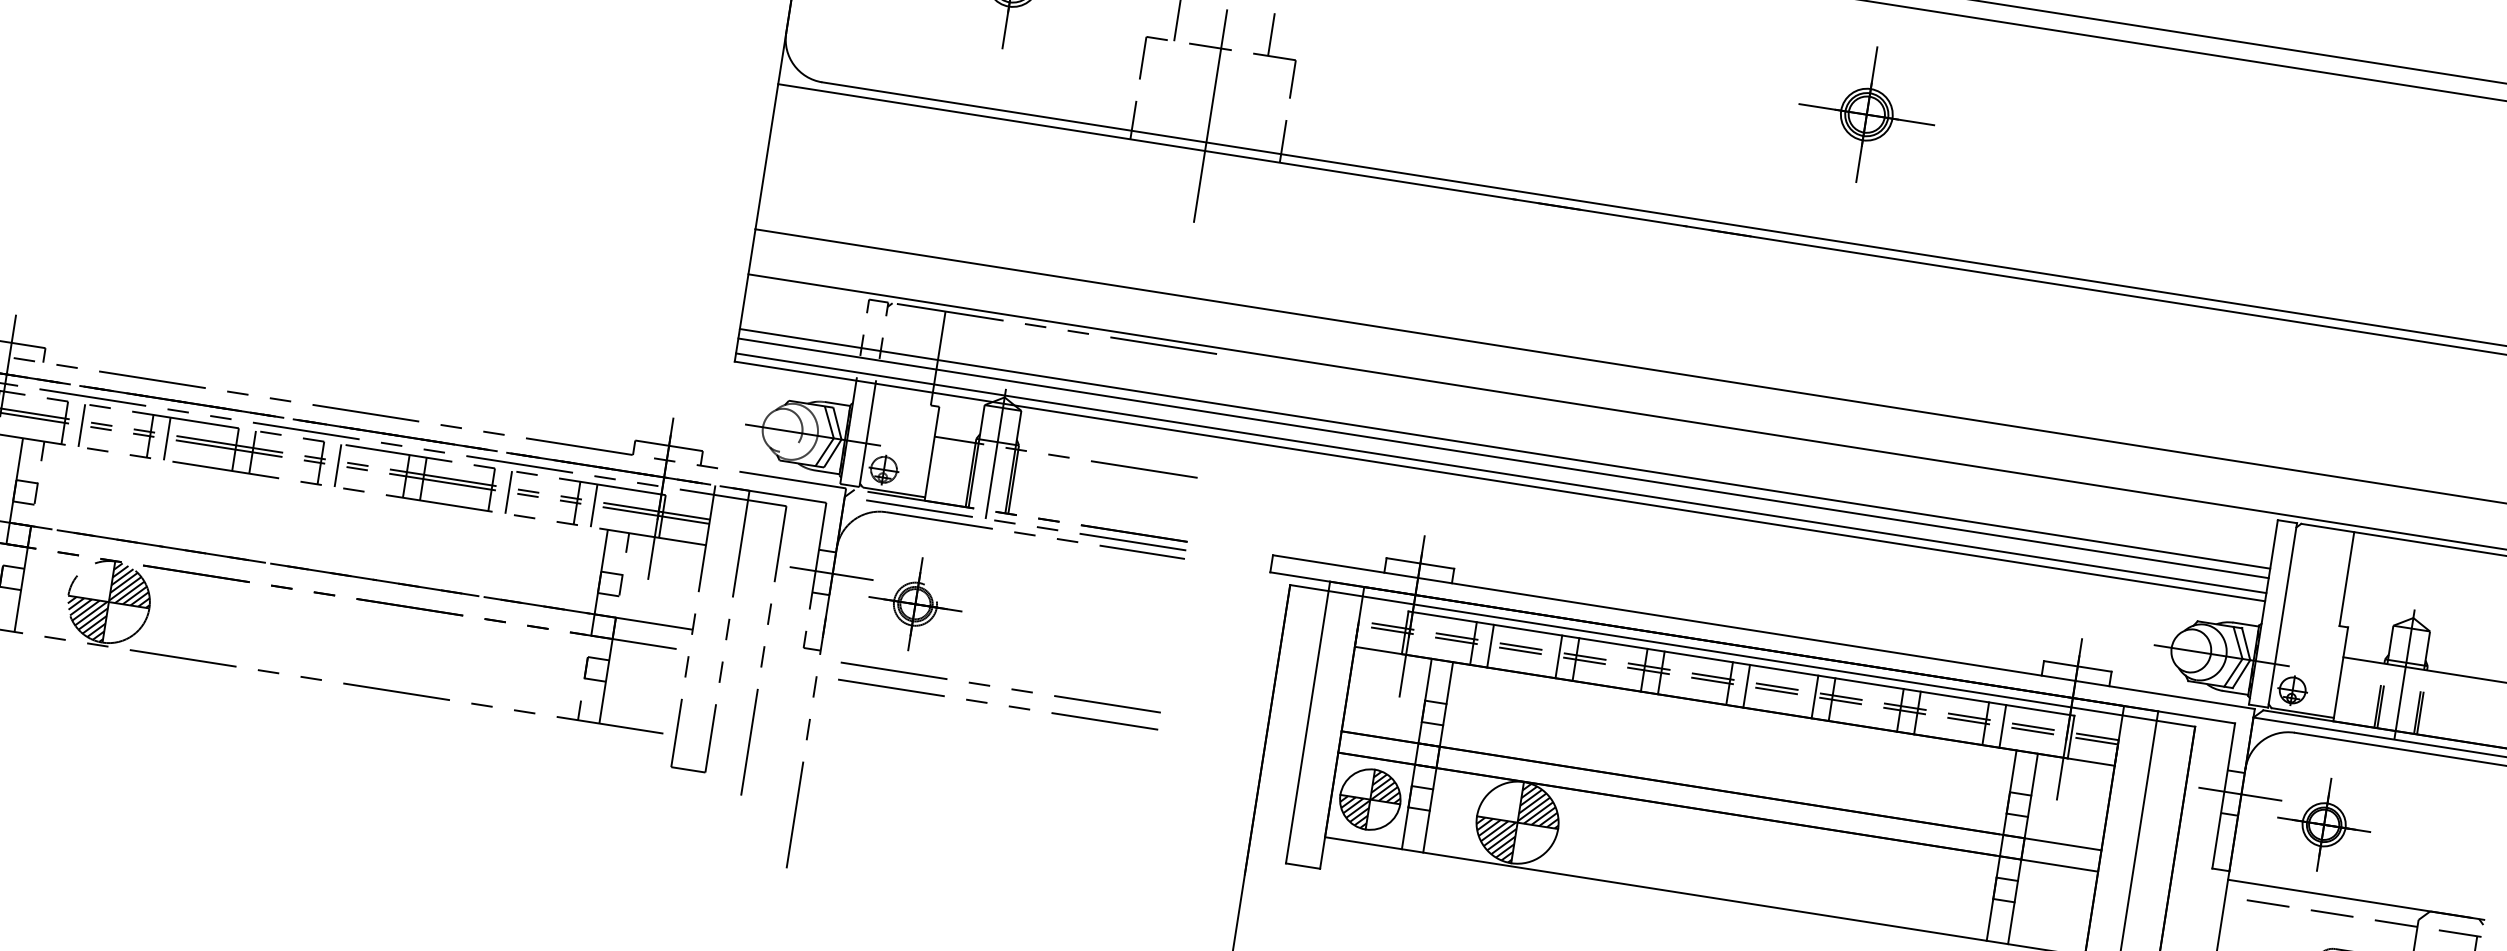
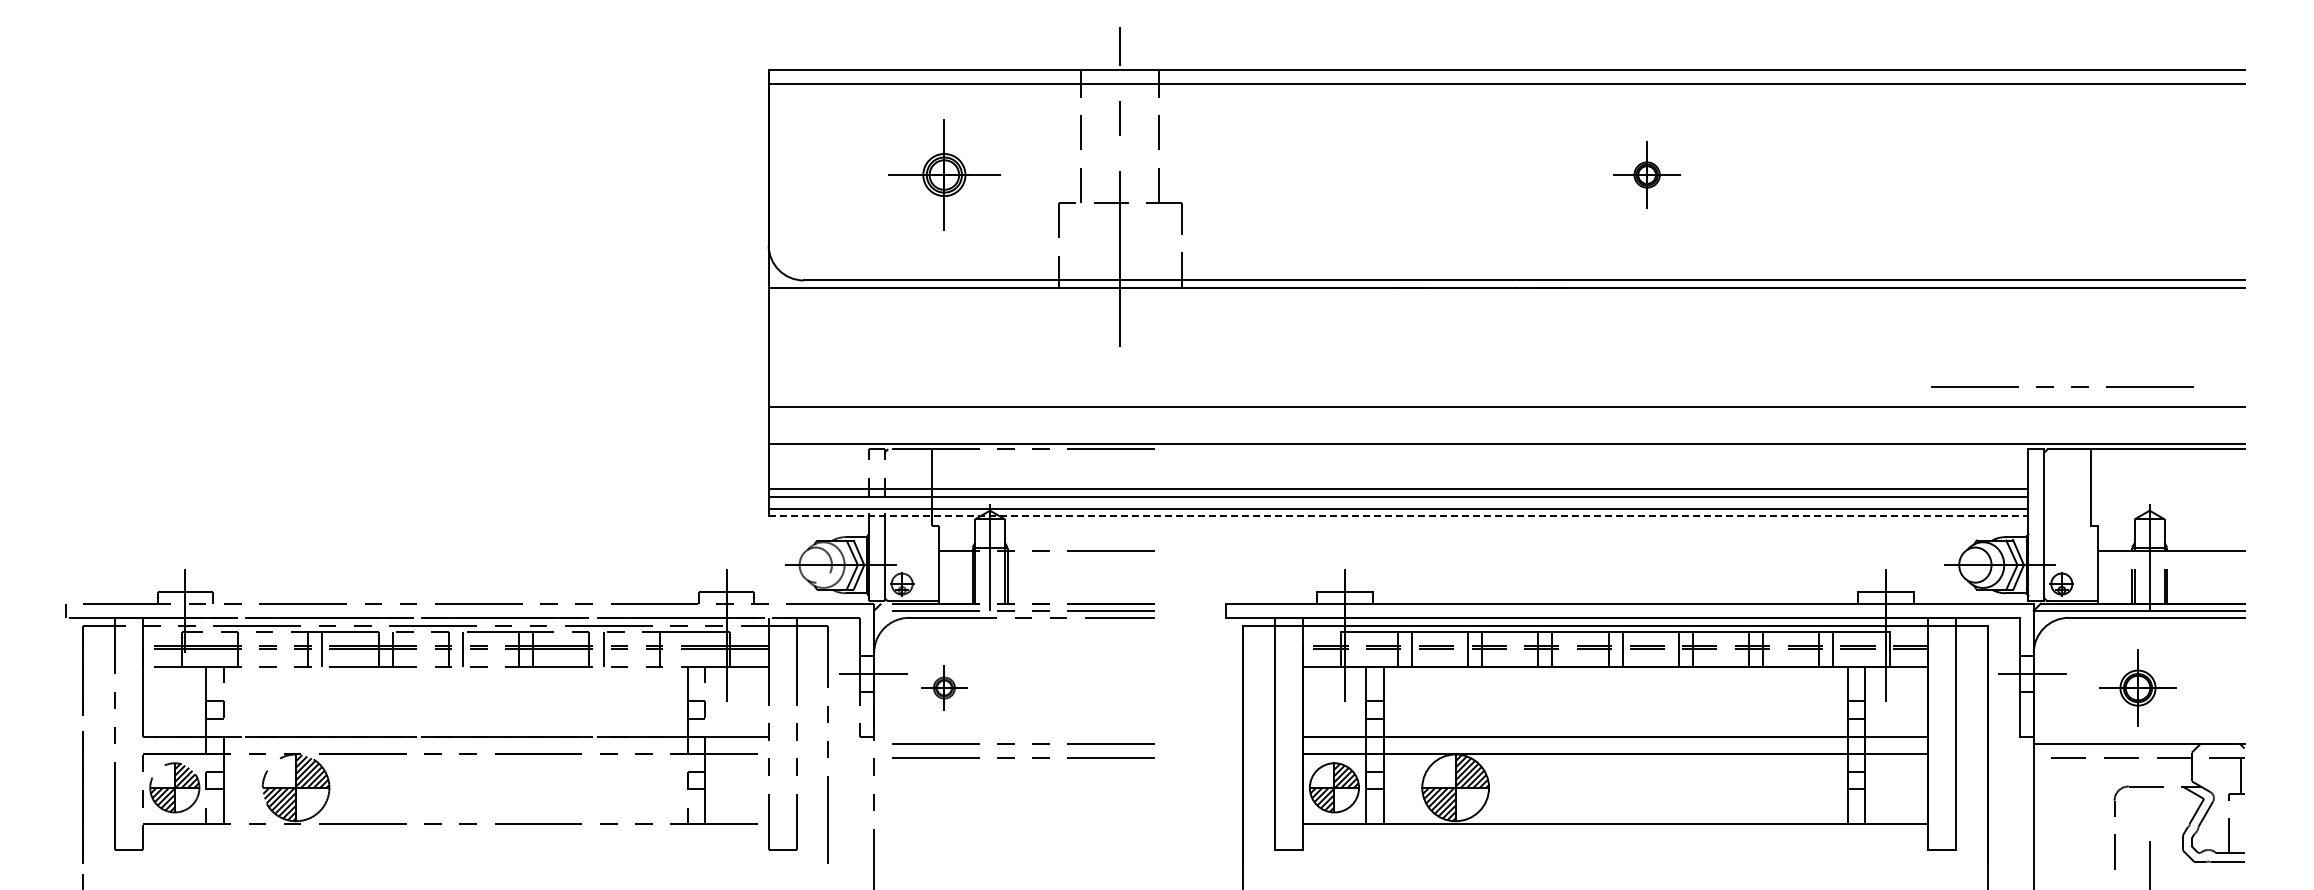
part: (1866, 113) -> (1646, 174), size x0.6
line: (82, 425) -> (252, 649), removed
line: (2320, 448) -> (2053, 386), added
line: (1499, 480) -> (1398, 515), solid -> dashed
line: (593, 505) -> (673, 649), removed
part: (915, 603) -> (944, 687), size x0.6
part: (2323, 823) -> (2137, 687), moved

